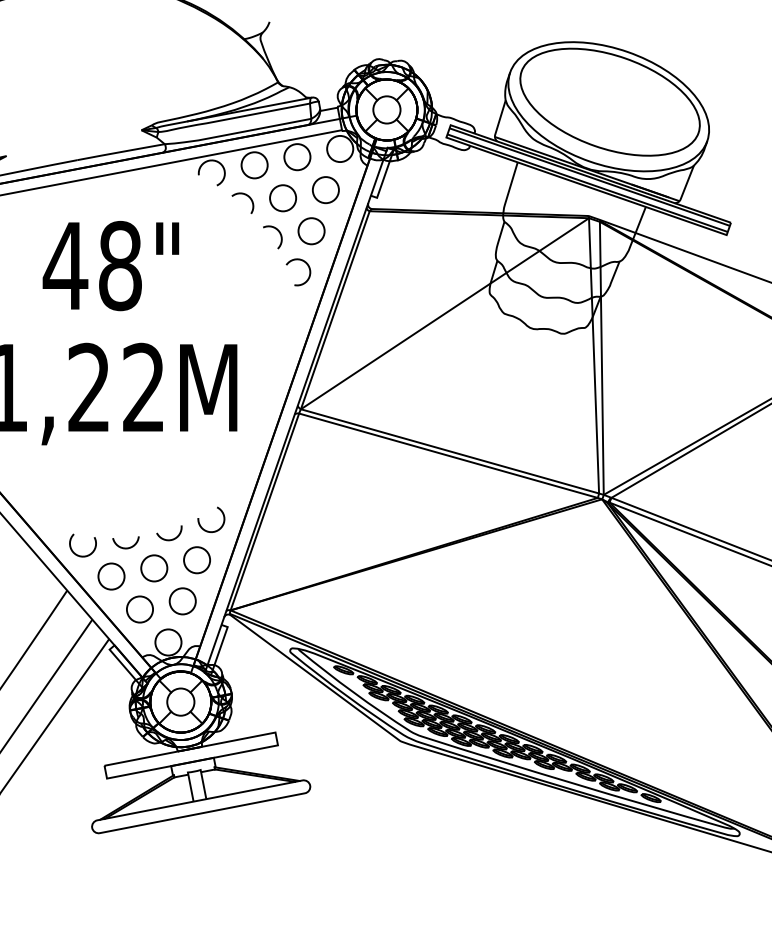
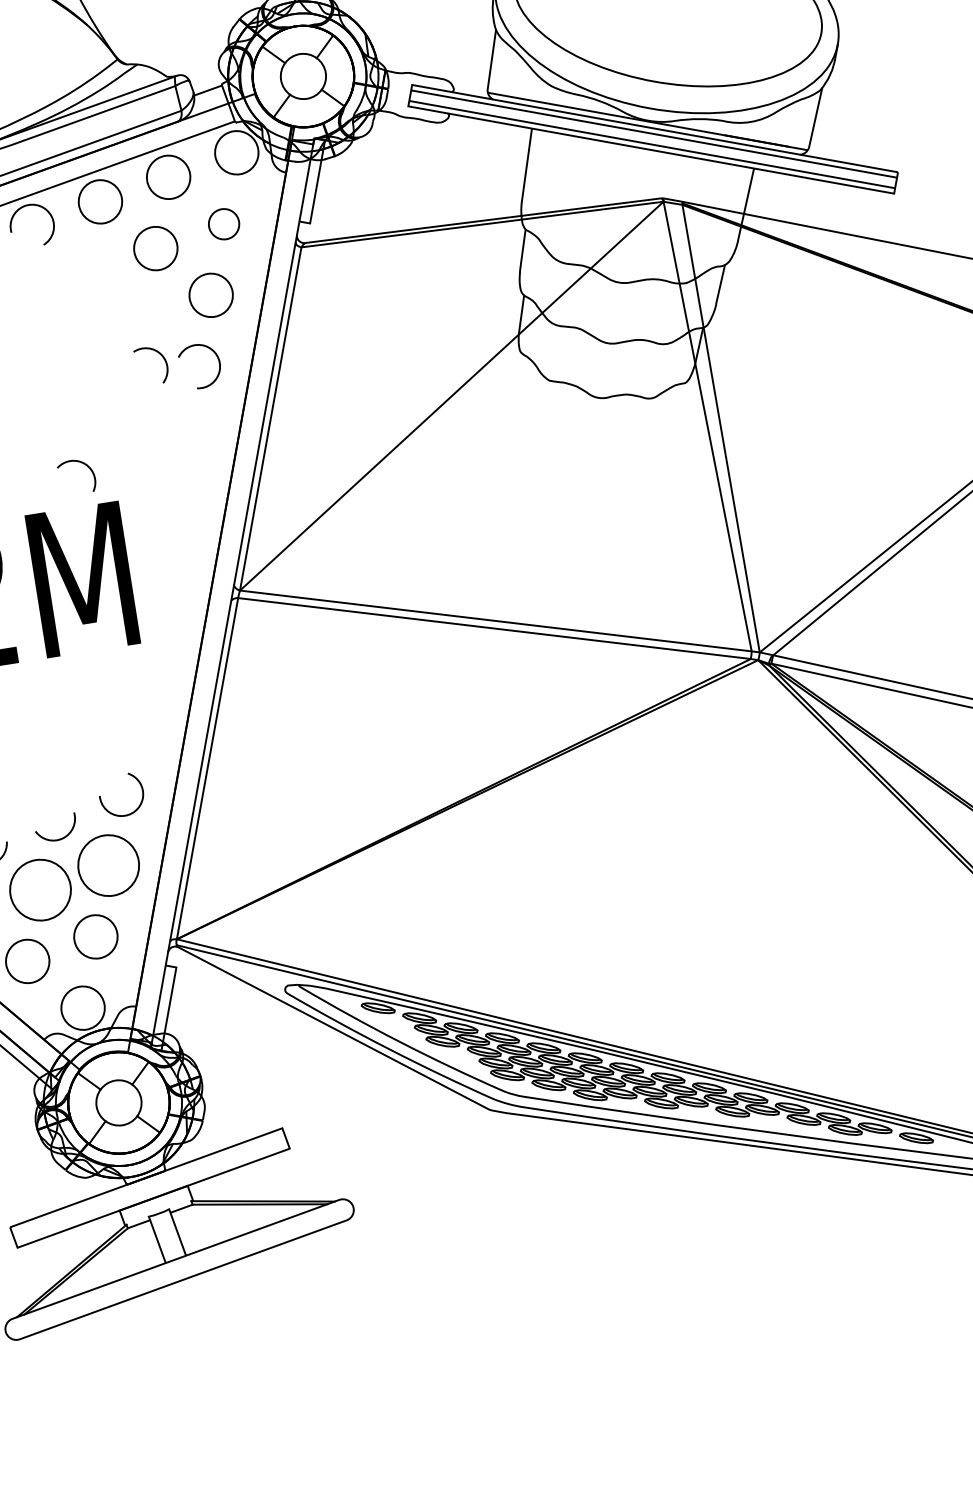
circle: (325, 190) -> (223, 224), size x0.7
arc: (246, 196) -> (81, 464), moved
arc: (279, 234) -> (162, 359), moved
circle: (197, 560) -> (109, 865), size x1.4
circle: (154, 568) -> (40, 890), size x1.4

